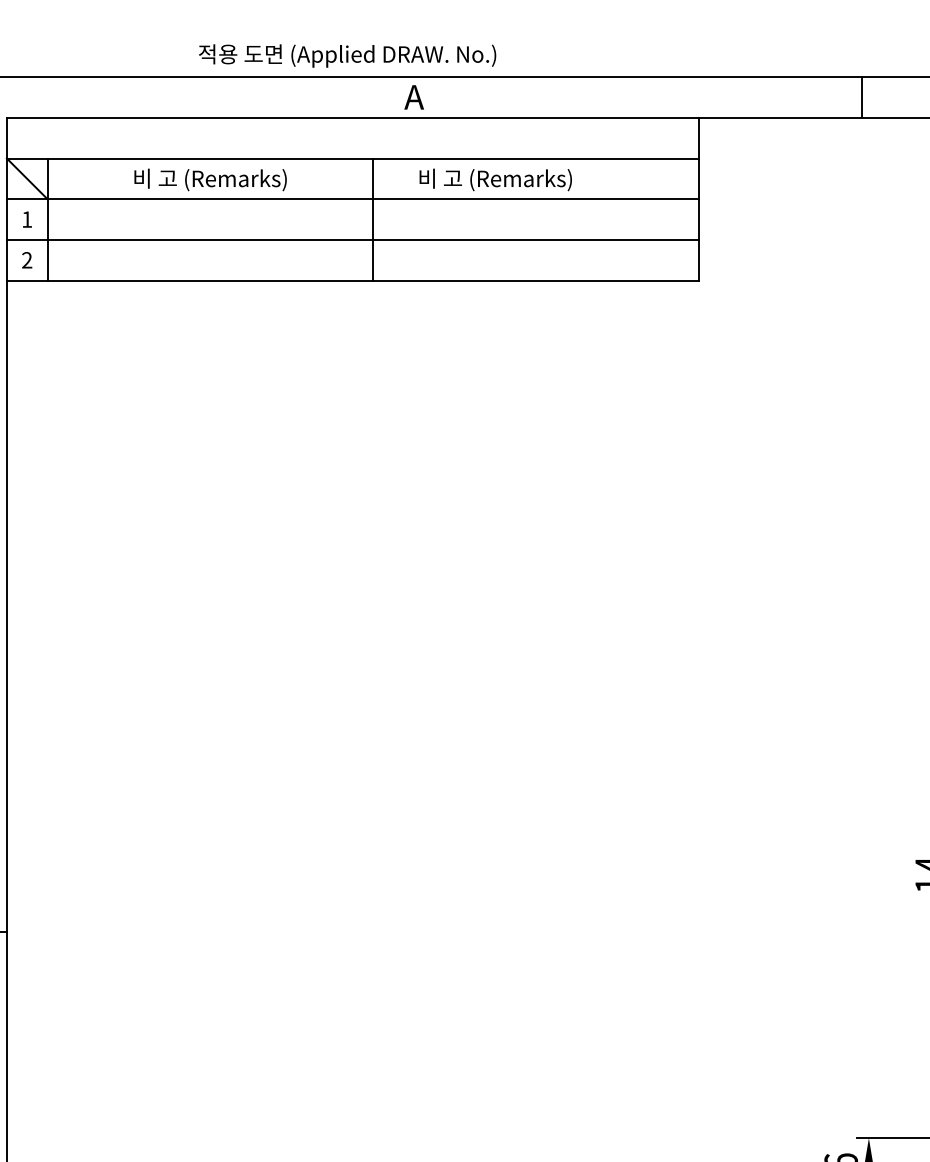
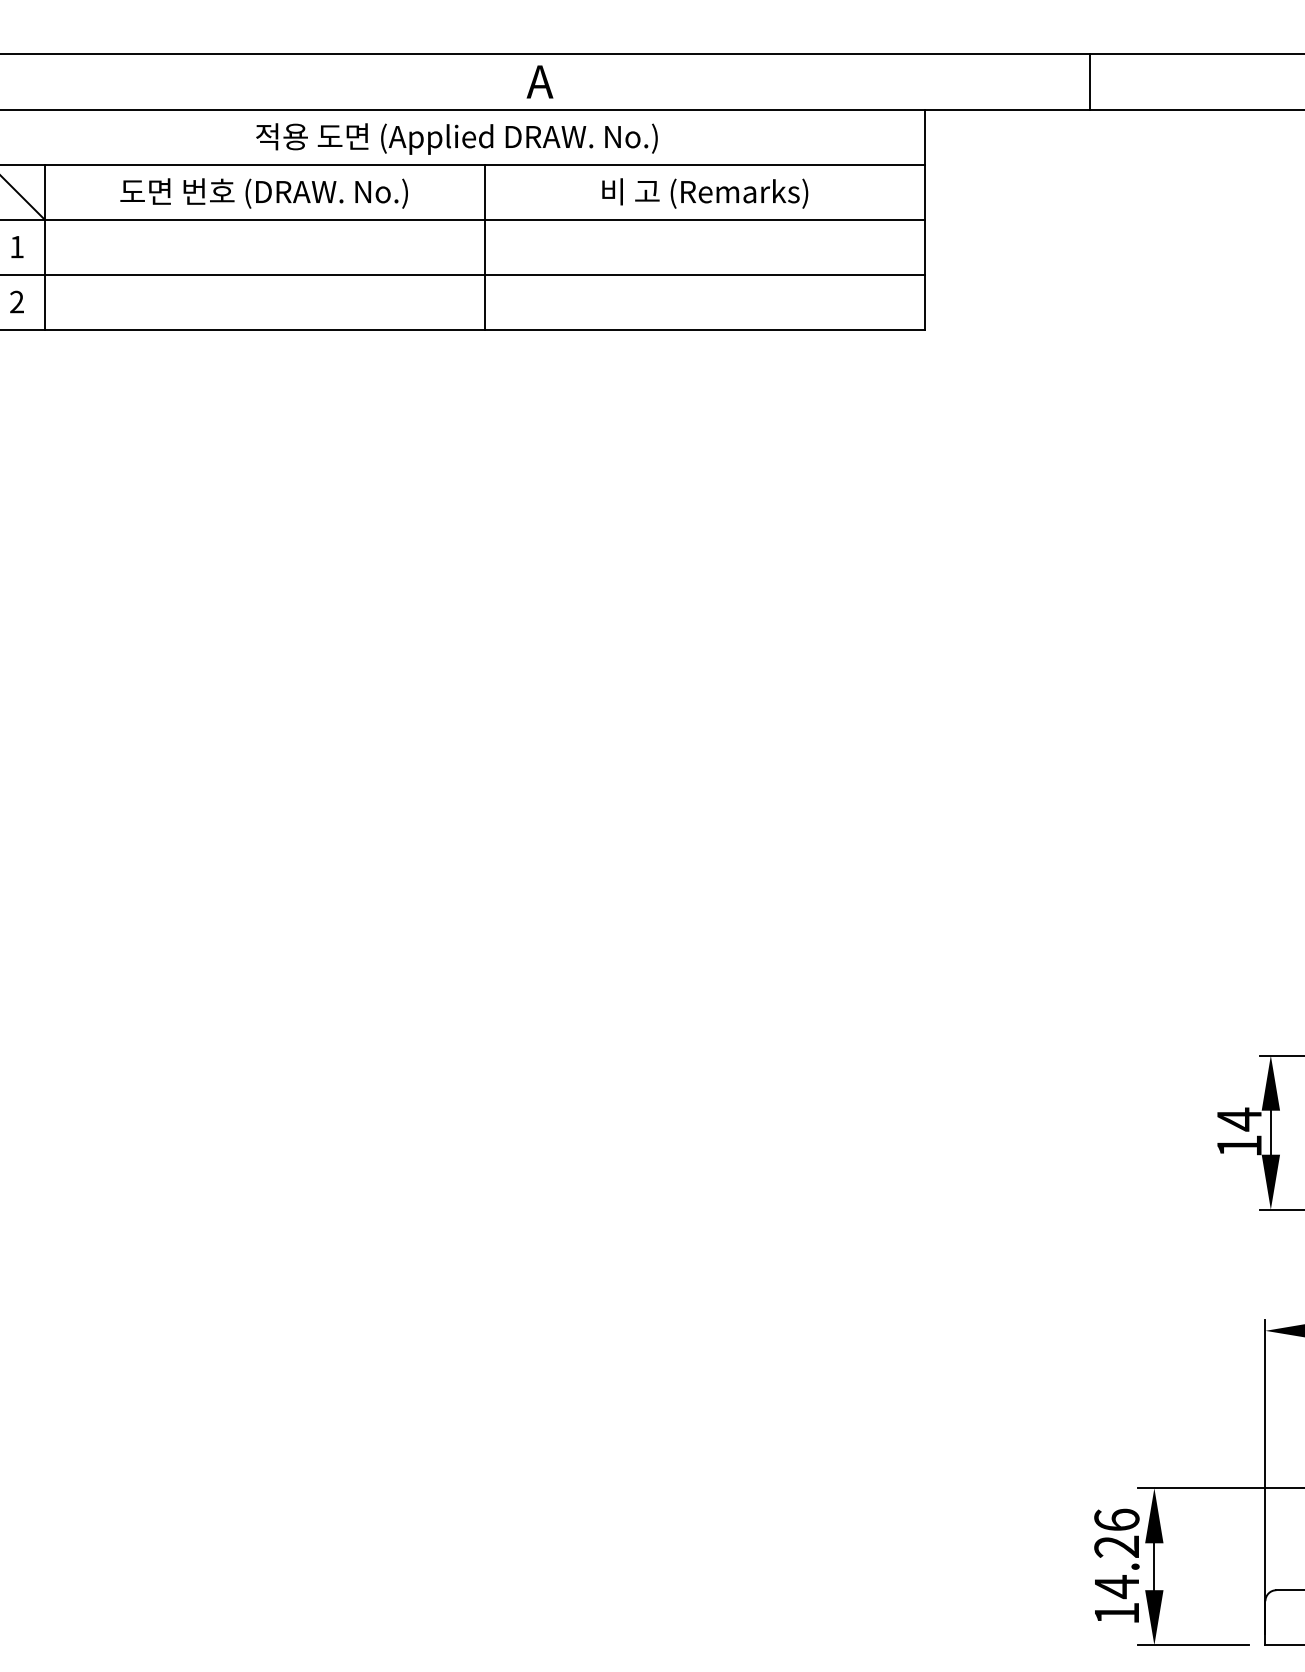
text: (347, 55) -> (456, 138), moved
line: (861, 97) -> (1090, 81), moved
text: (209, 179) -> (263, 193), 비 고 (Remarks) -> 도면 번호 (DRAW. No.)
text: (495, 179) -> (705, 193), moved

